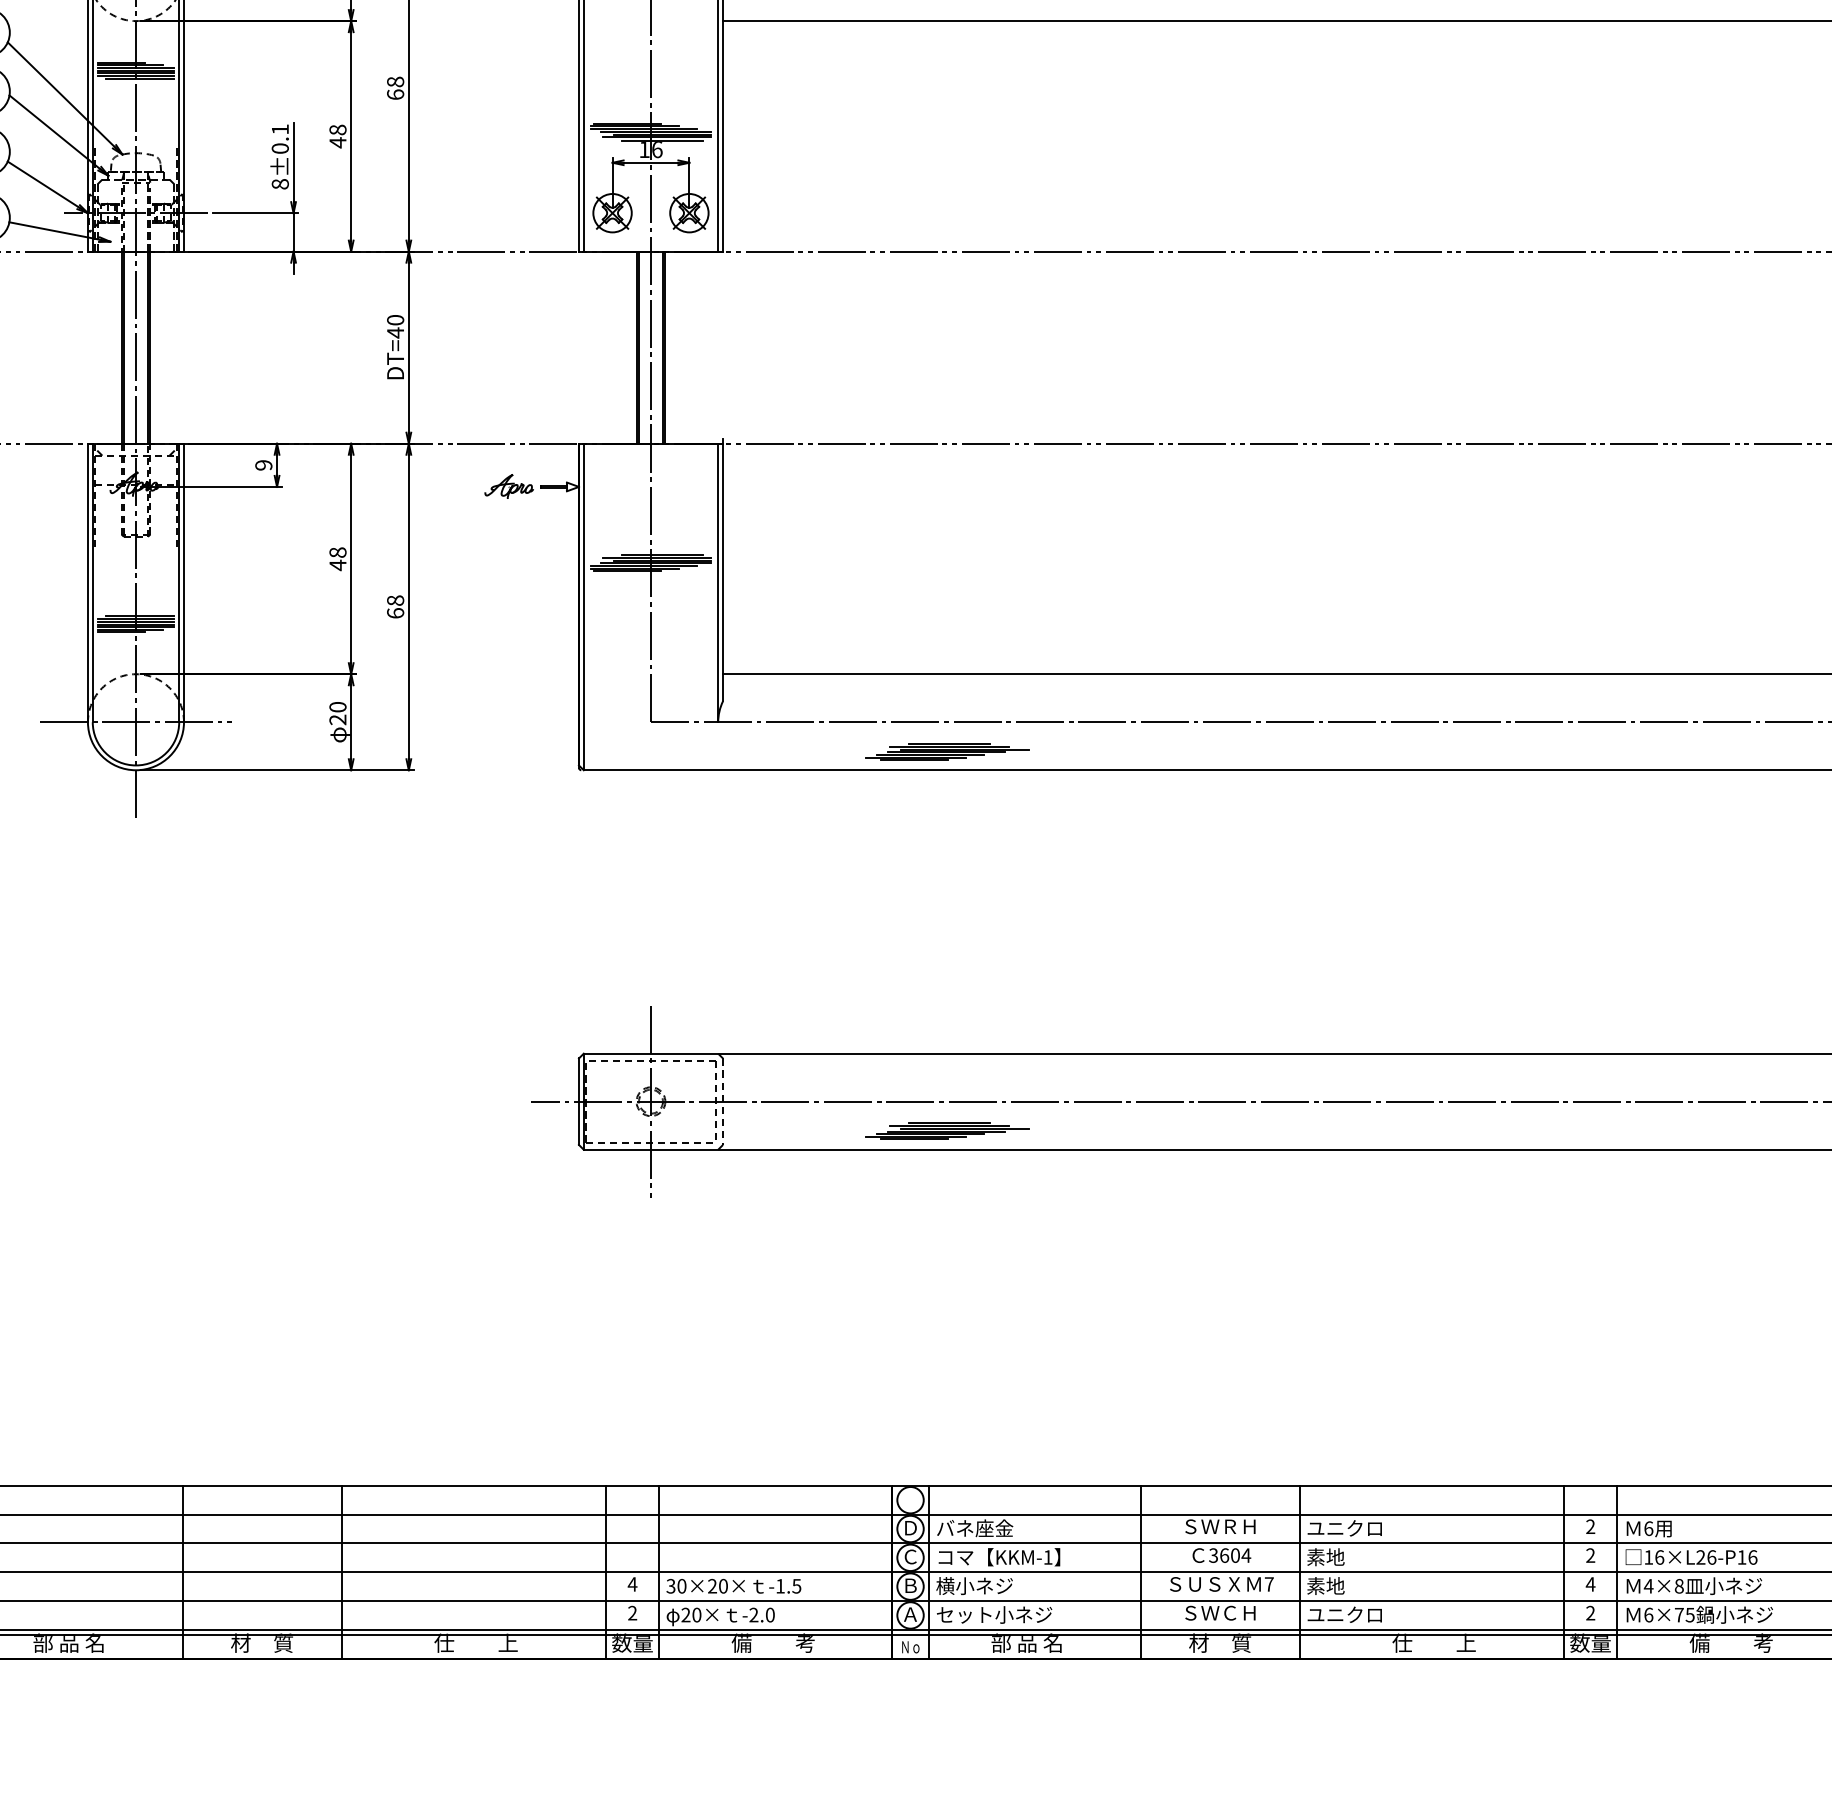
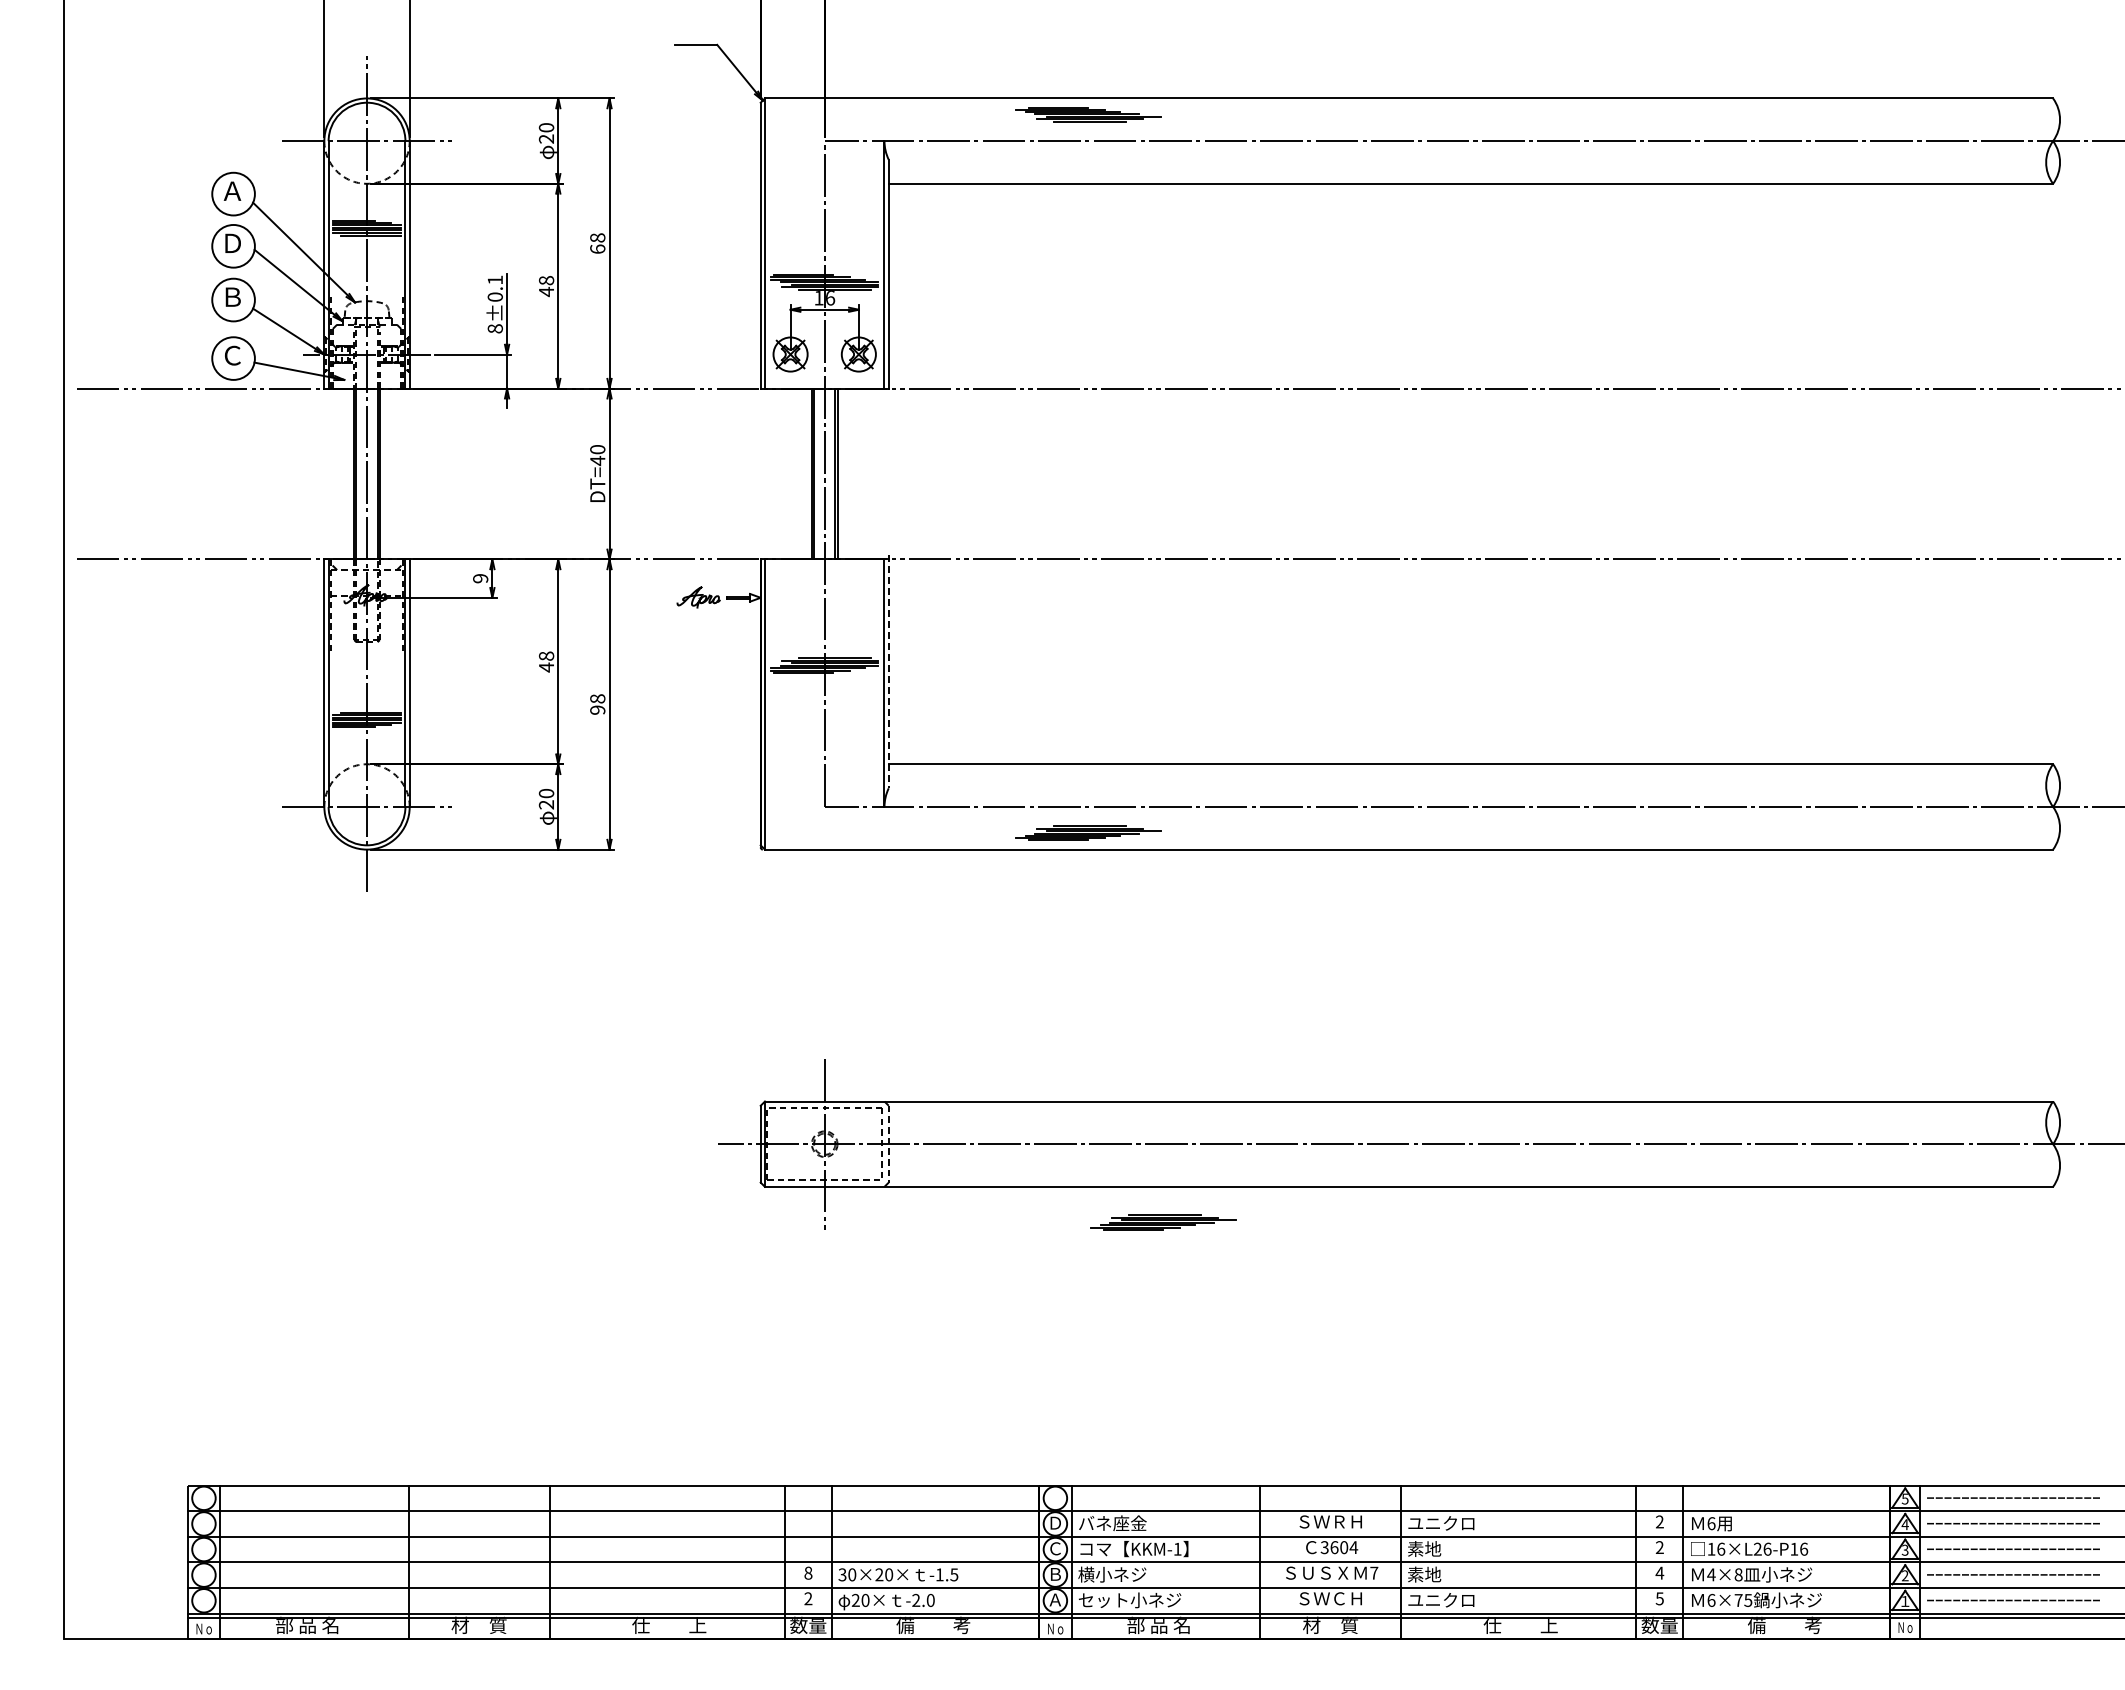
line: (722, 569) -> (888, 671), solid -> dashed
text: (395, 612) -> (597, 709), 68 -> 98
part: (947, 1131) -> (1163, 1222), moved
text: (632, 1583) -> (808, 1572), 4 -> 8
text: (1590, 1612) -> (1659, 1598), 2 -> 5

